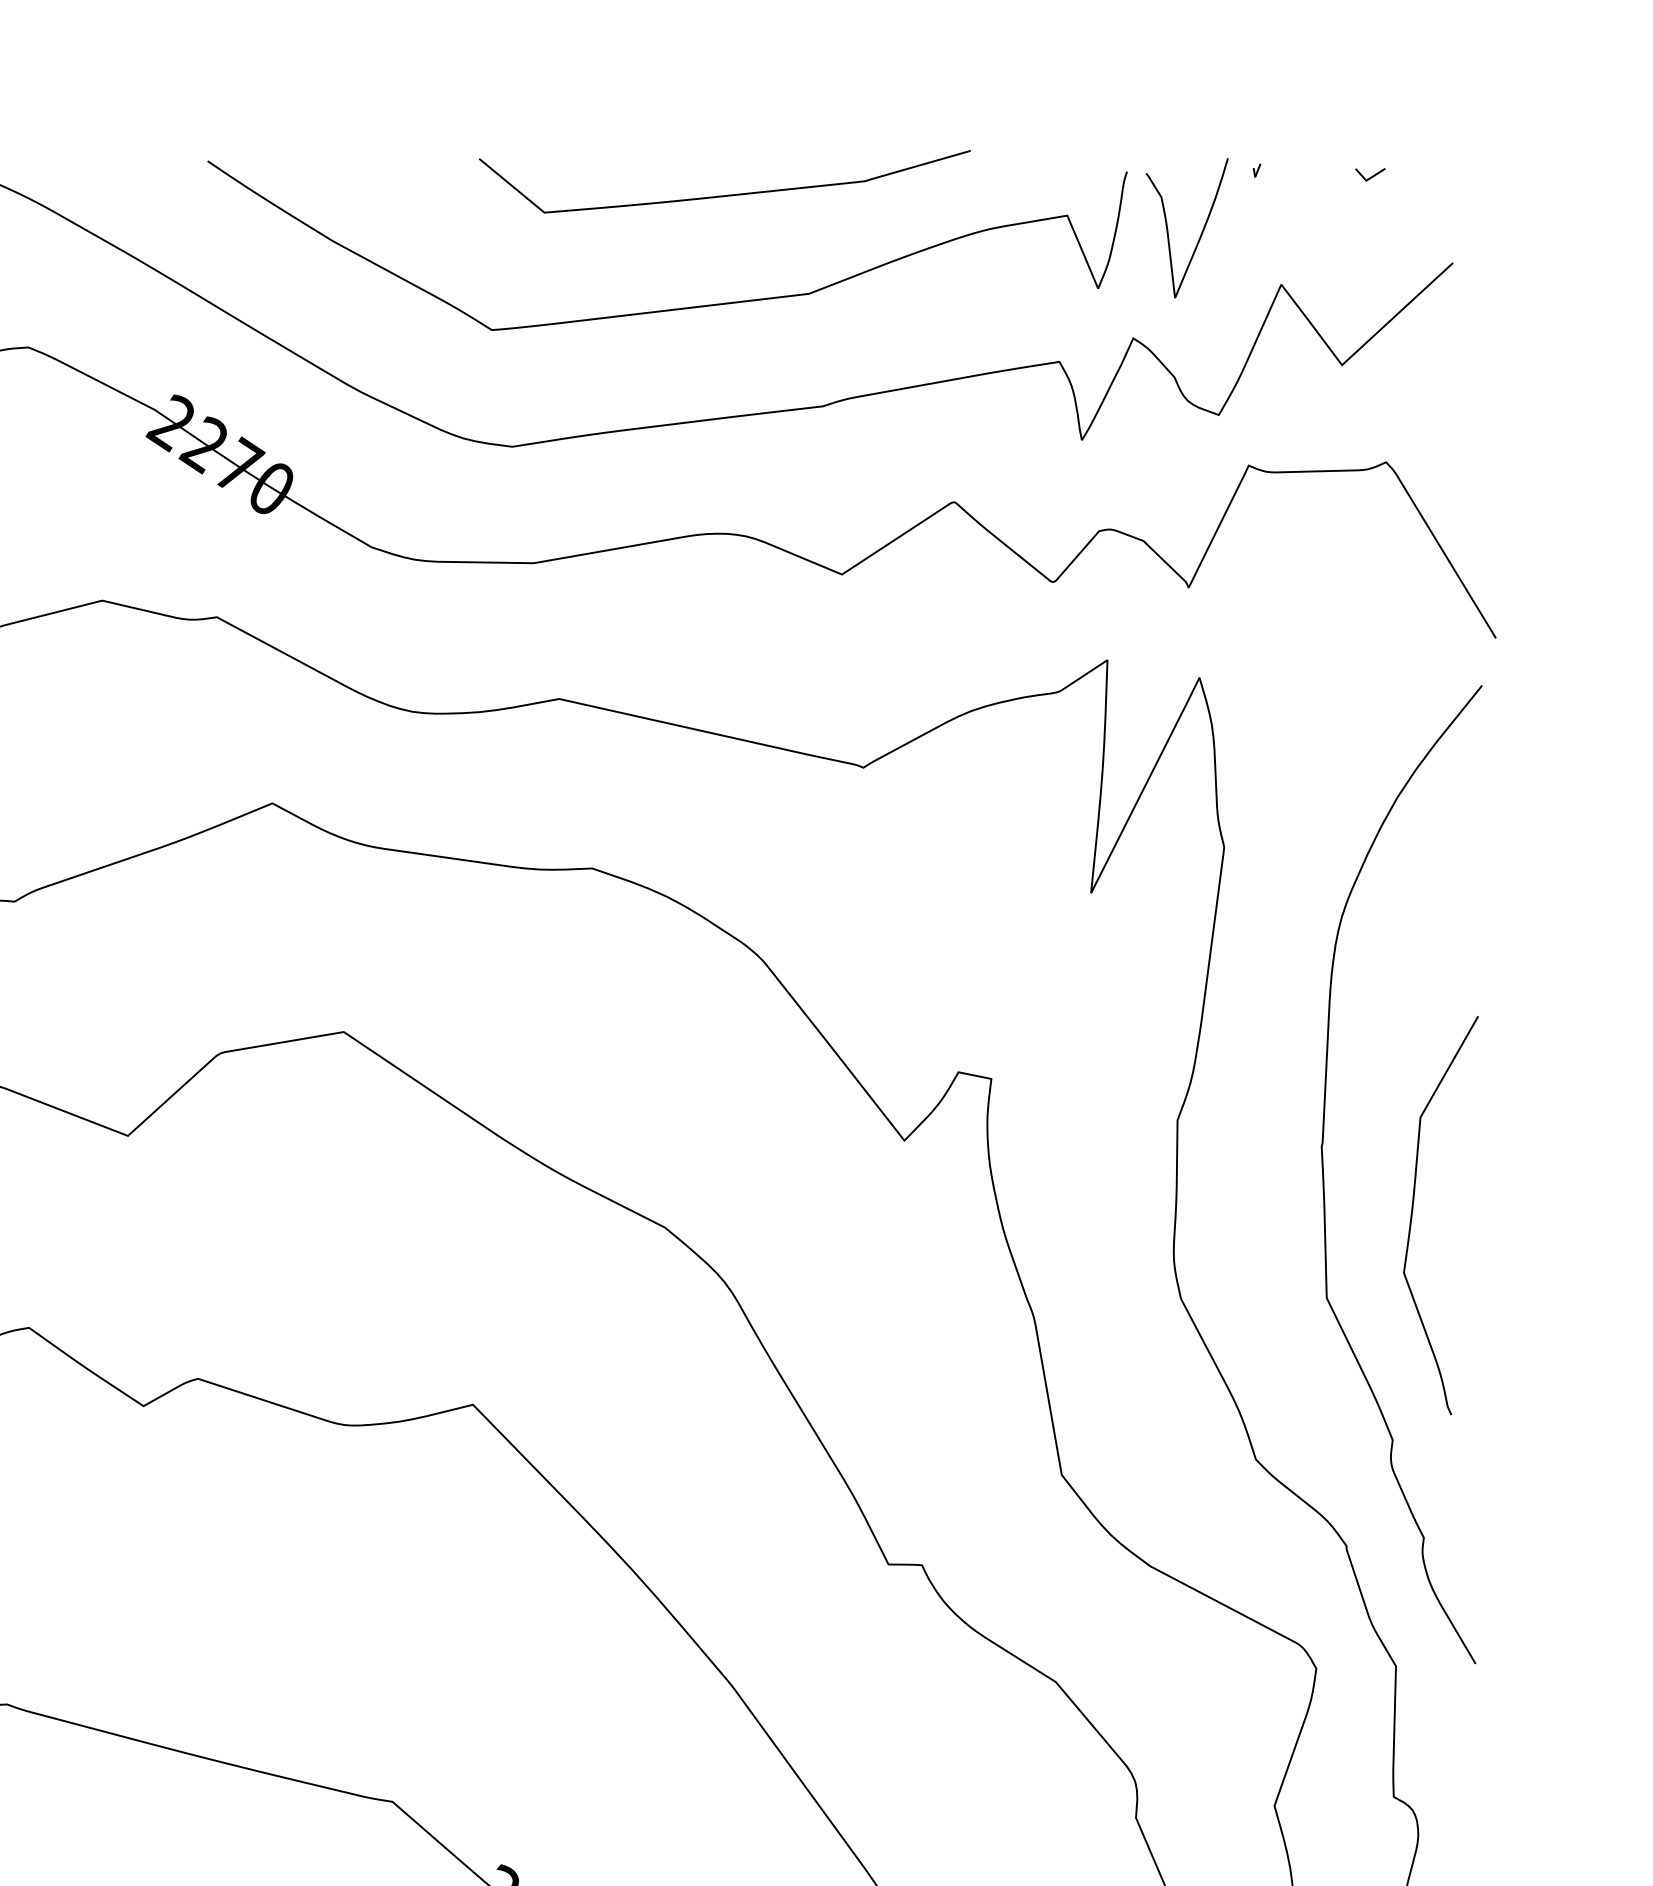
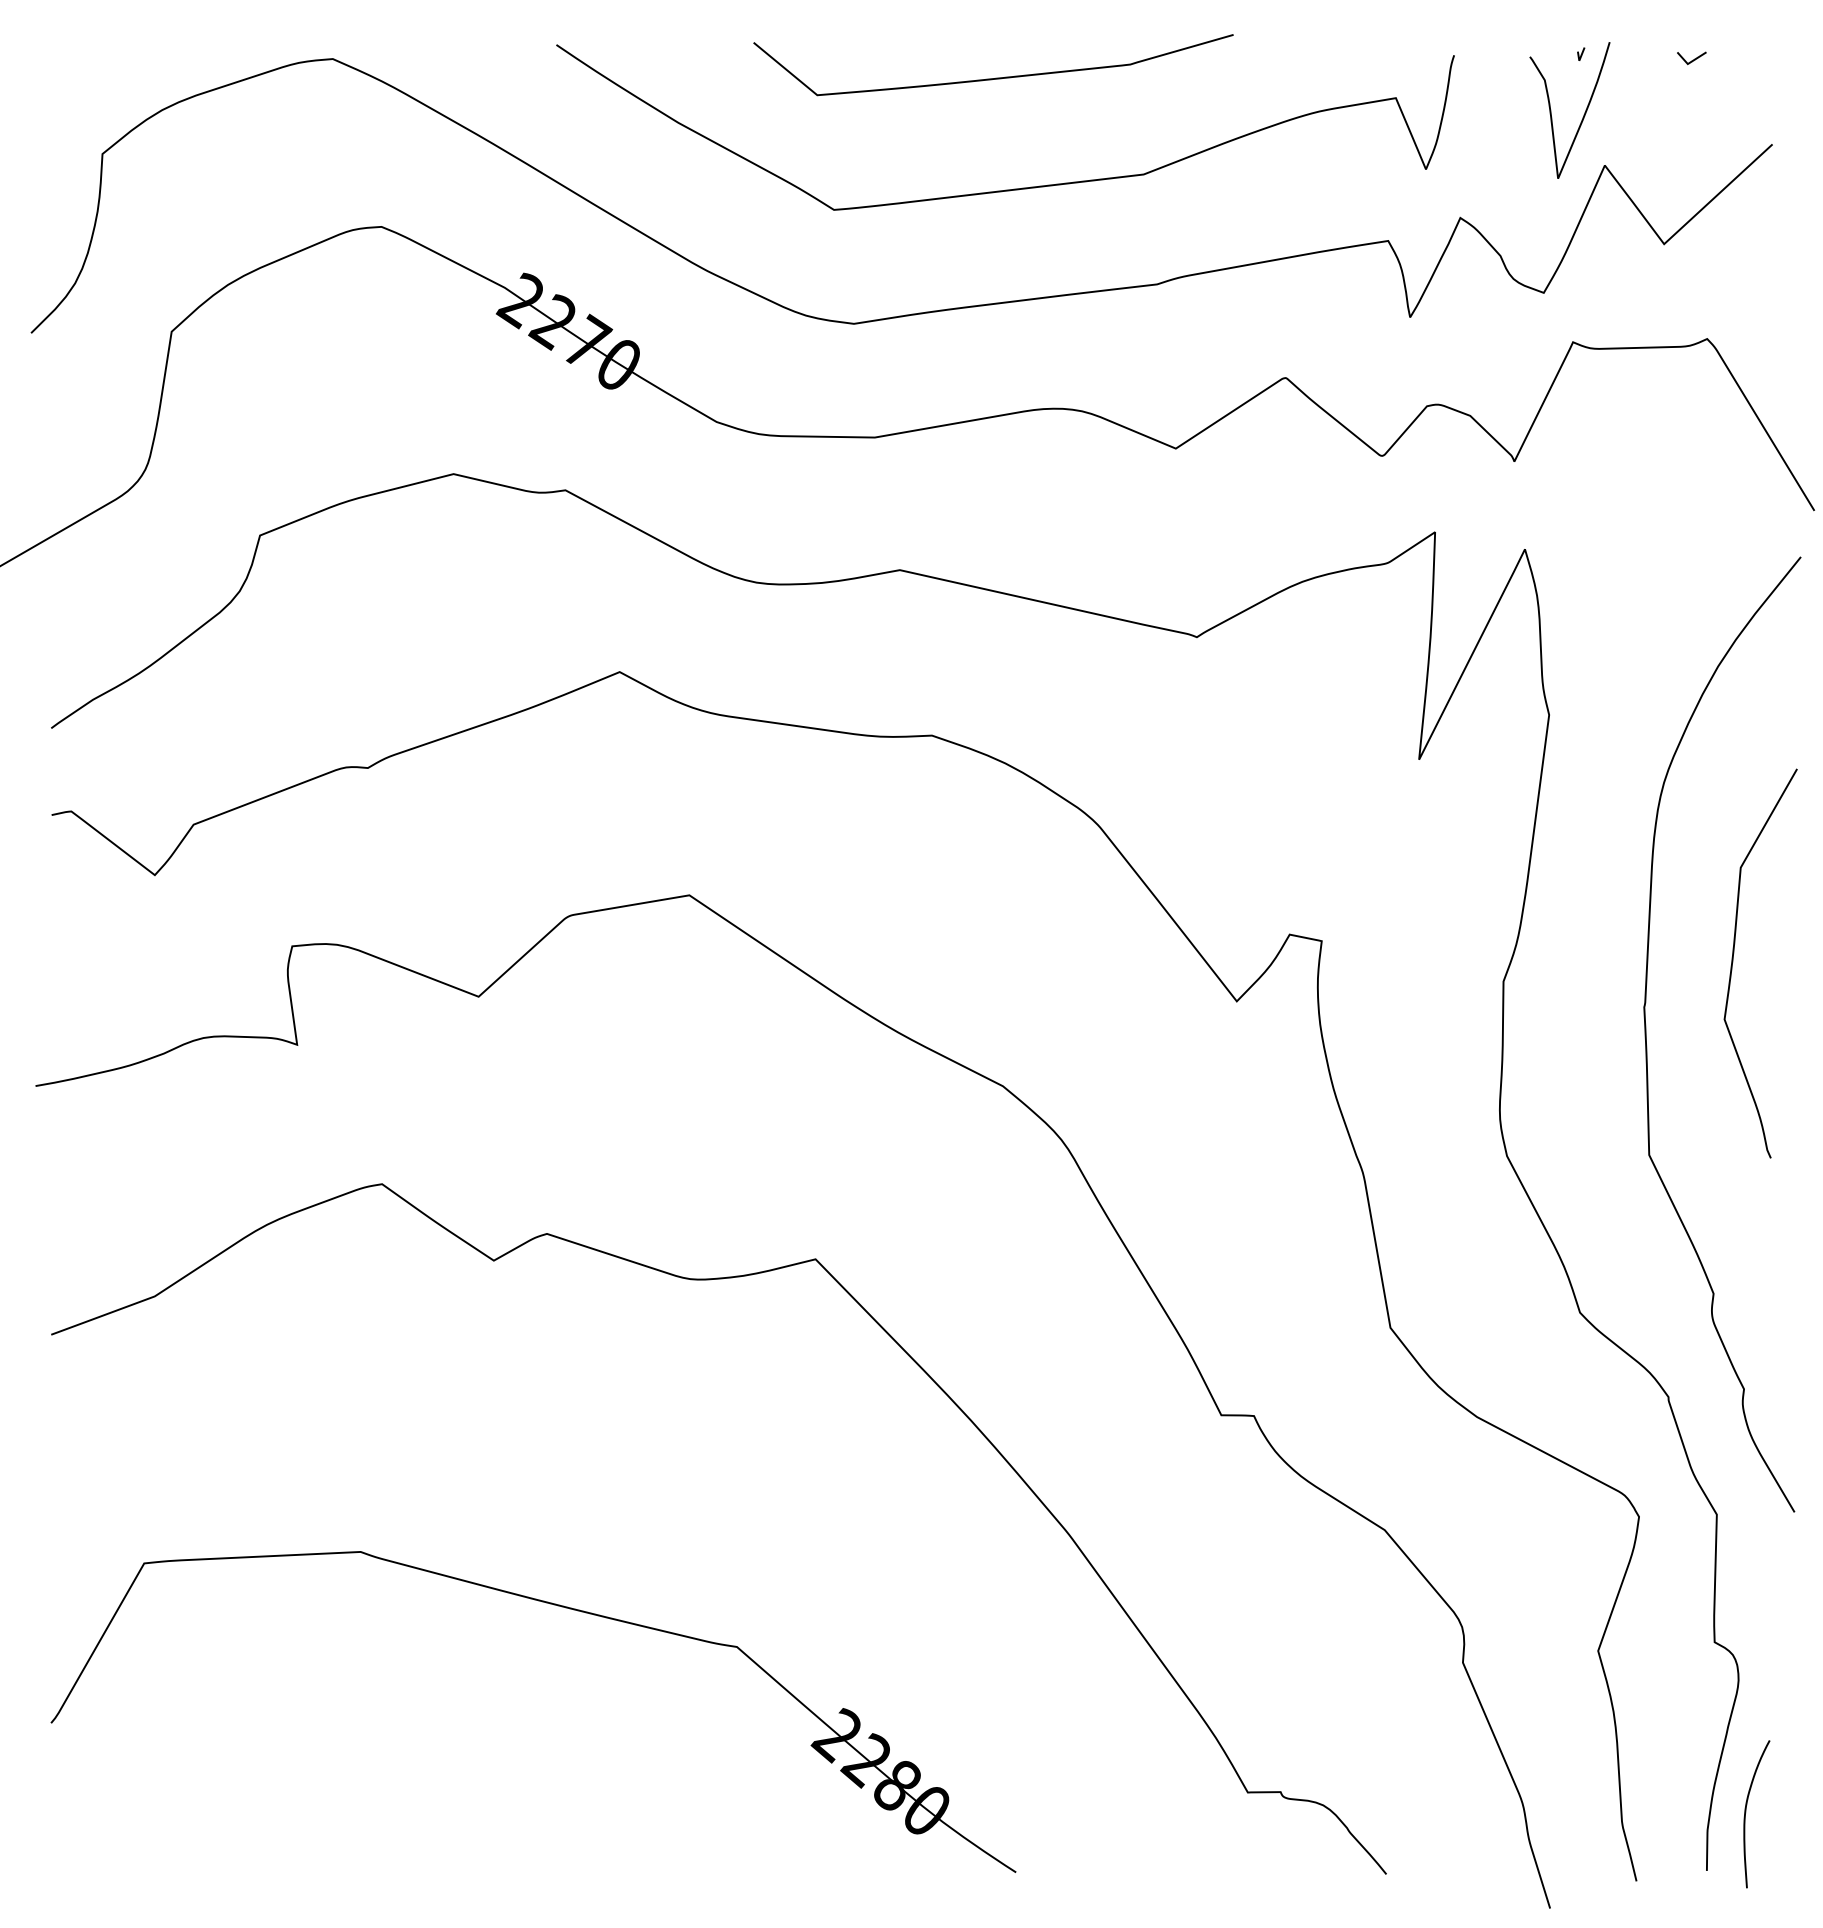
curve: (726, 194) -> (995, 77), moved
curve: (1201, 232) -> (1583, 114), moved
curve: (1413, 1214) -> (1733, 962), moved

